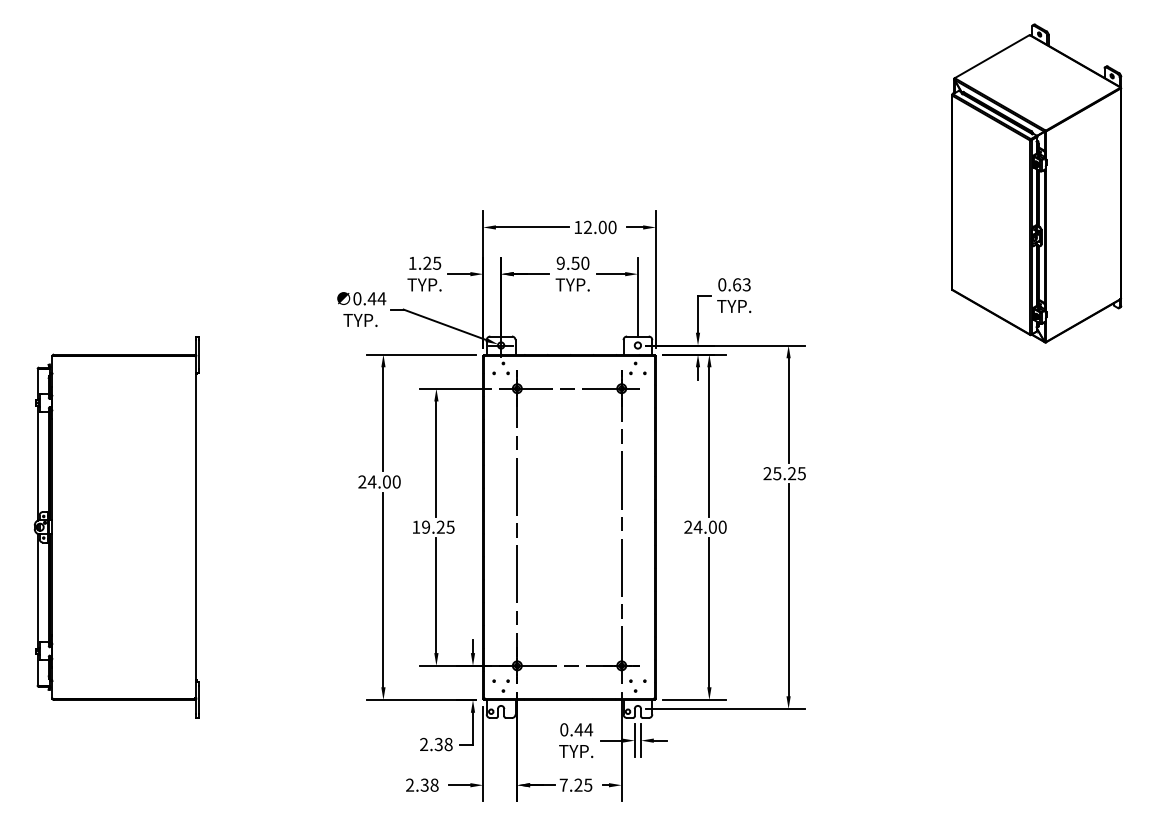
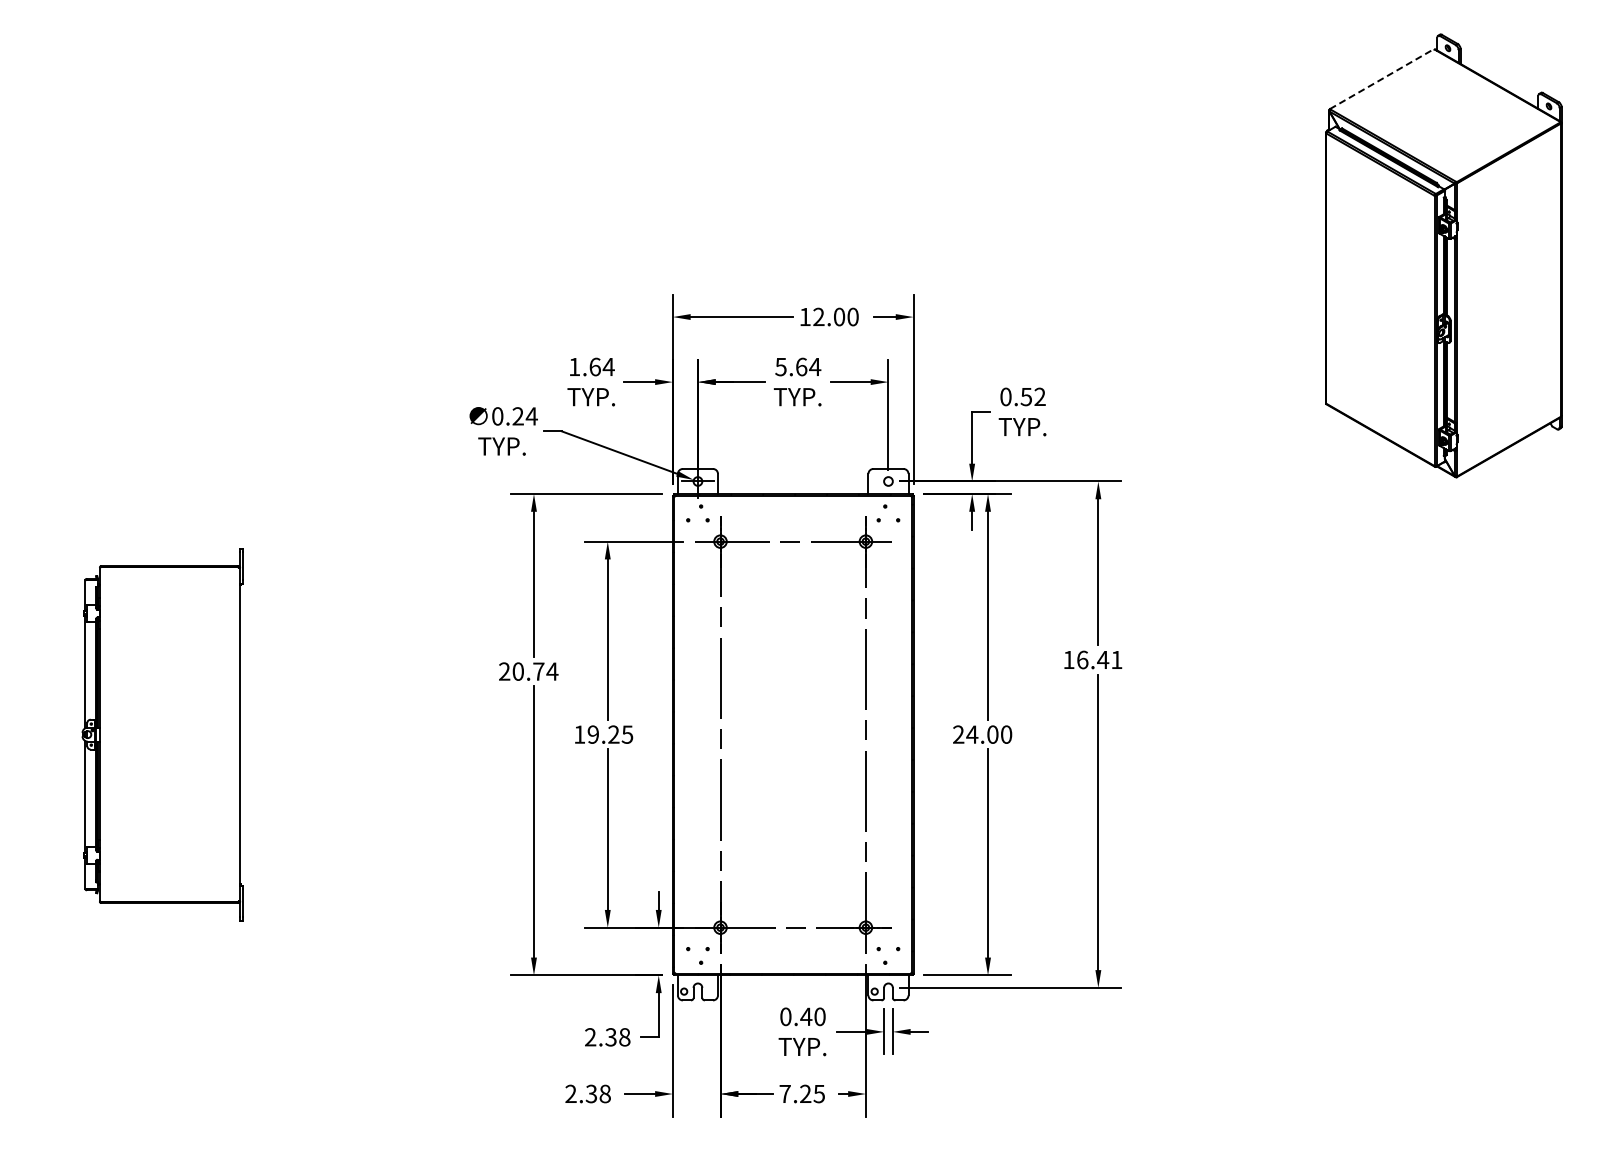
line: (991, 56) -> (1381, 79), solid -> dashed
text: (431, 262) -> (601, 366), 1.25 -> 1.64
text: (573, 262) -> (798, 366), 9.50 -> 5.64
text: (741, 284) -> (1032, 396), 0.63 -> 0.52
text: (372, 298) -> (518, 416), 0.44 -> 0.24
text: (784, 473) -> (1092, 659), 25.25 -> 16.41
text: (384, 481) -> (535, 671), 24.00 -> 20.74
part: (116, 527) -> (162, 734), size x0.7
text: (588, 729) -> (819, 1016), 0.44 -> 0.40

